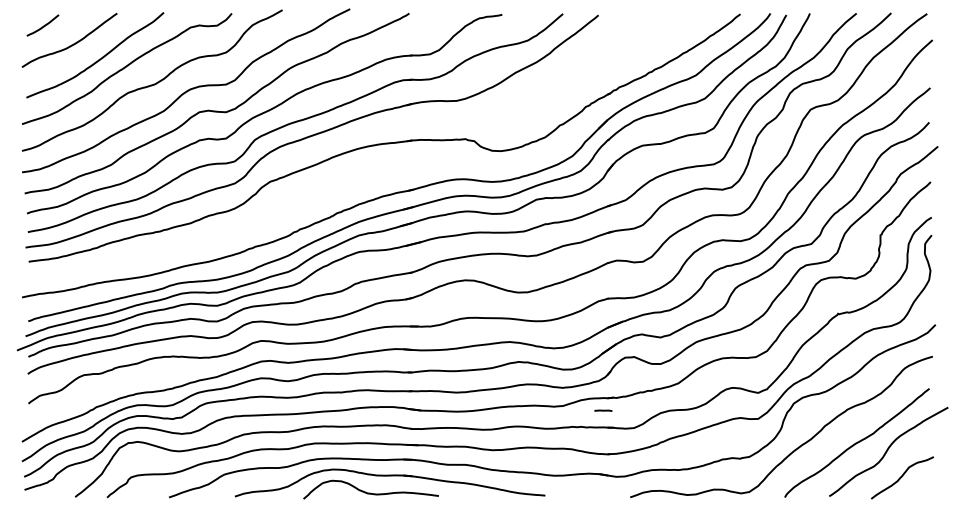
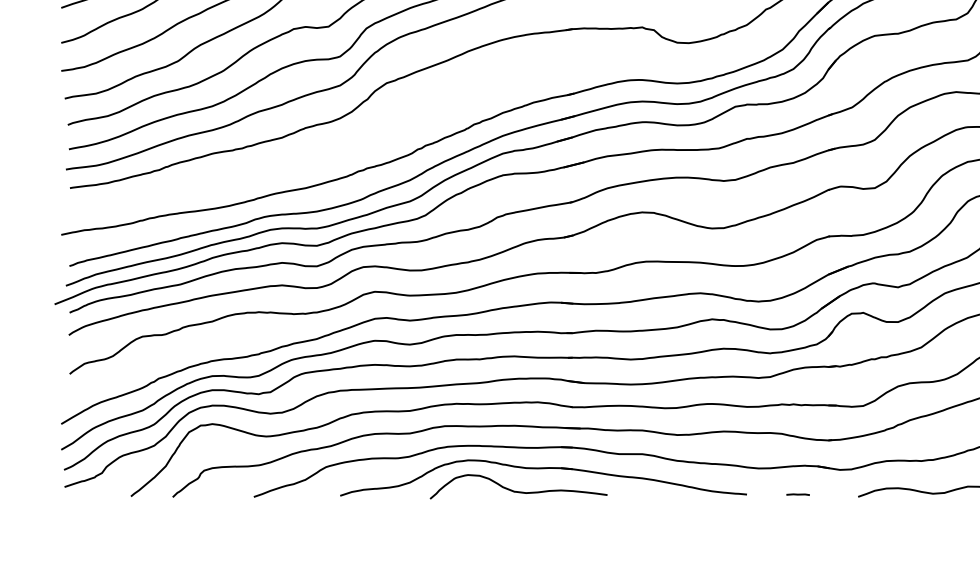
line: (603, 410) -> (798, 494), moved

